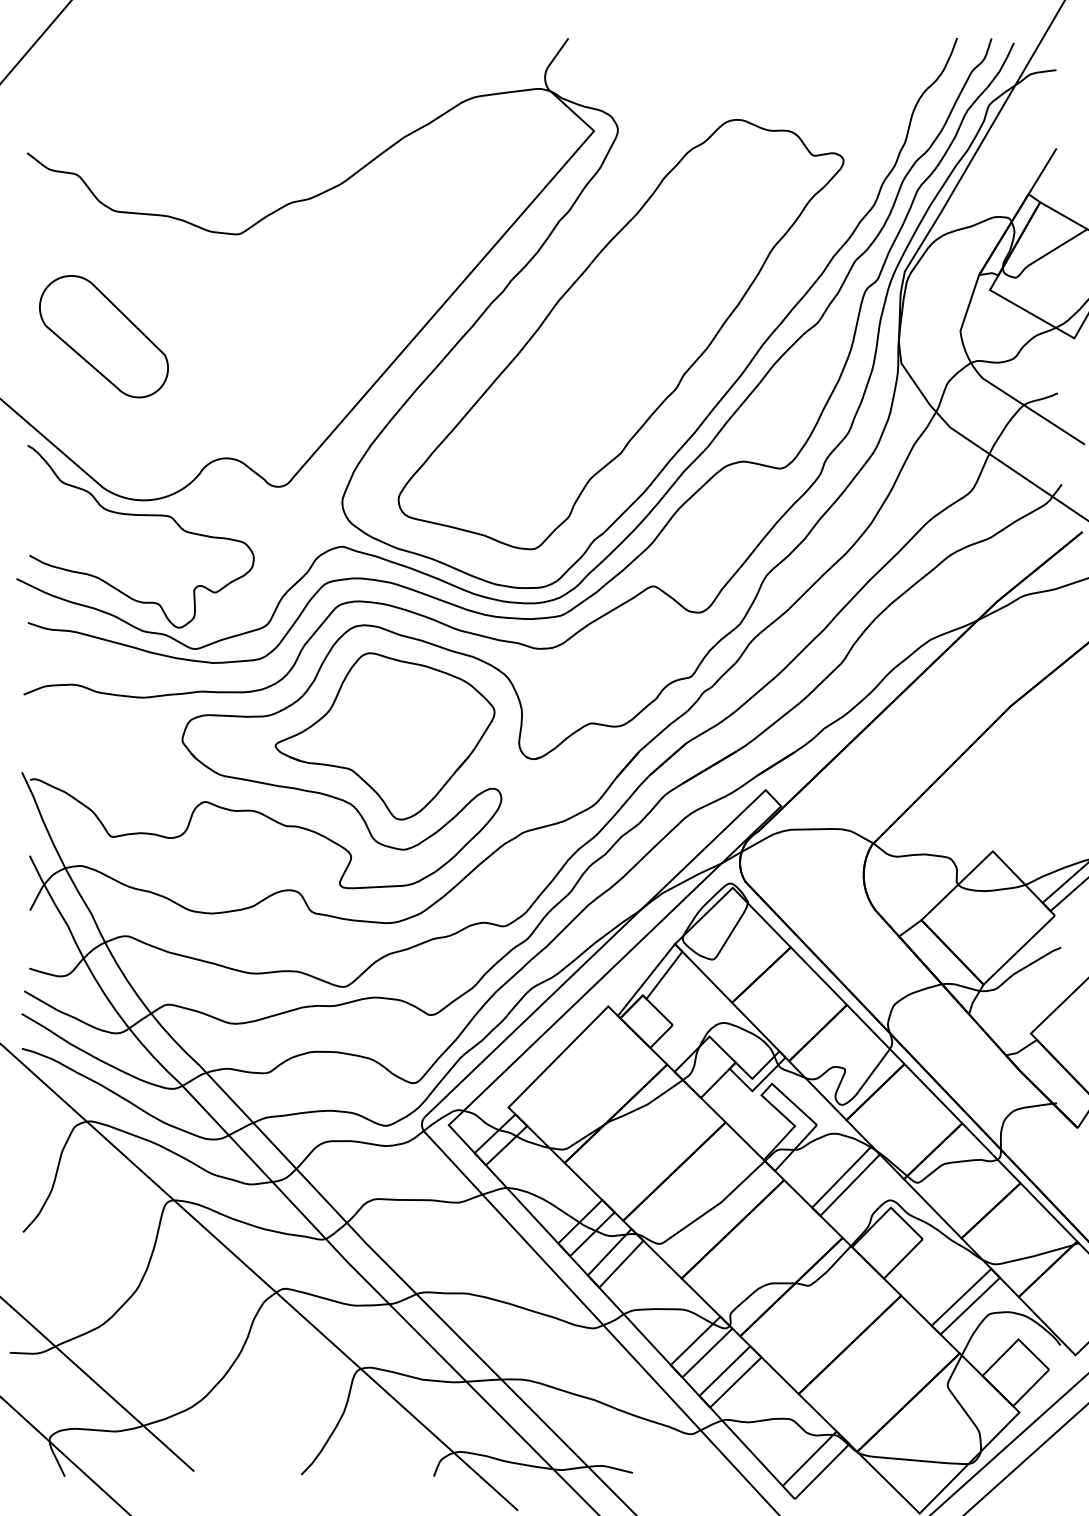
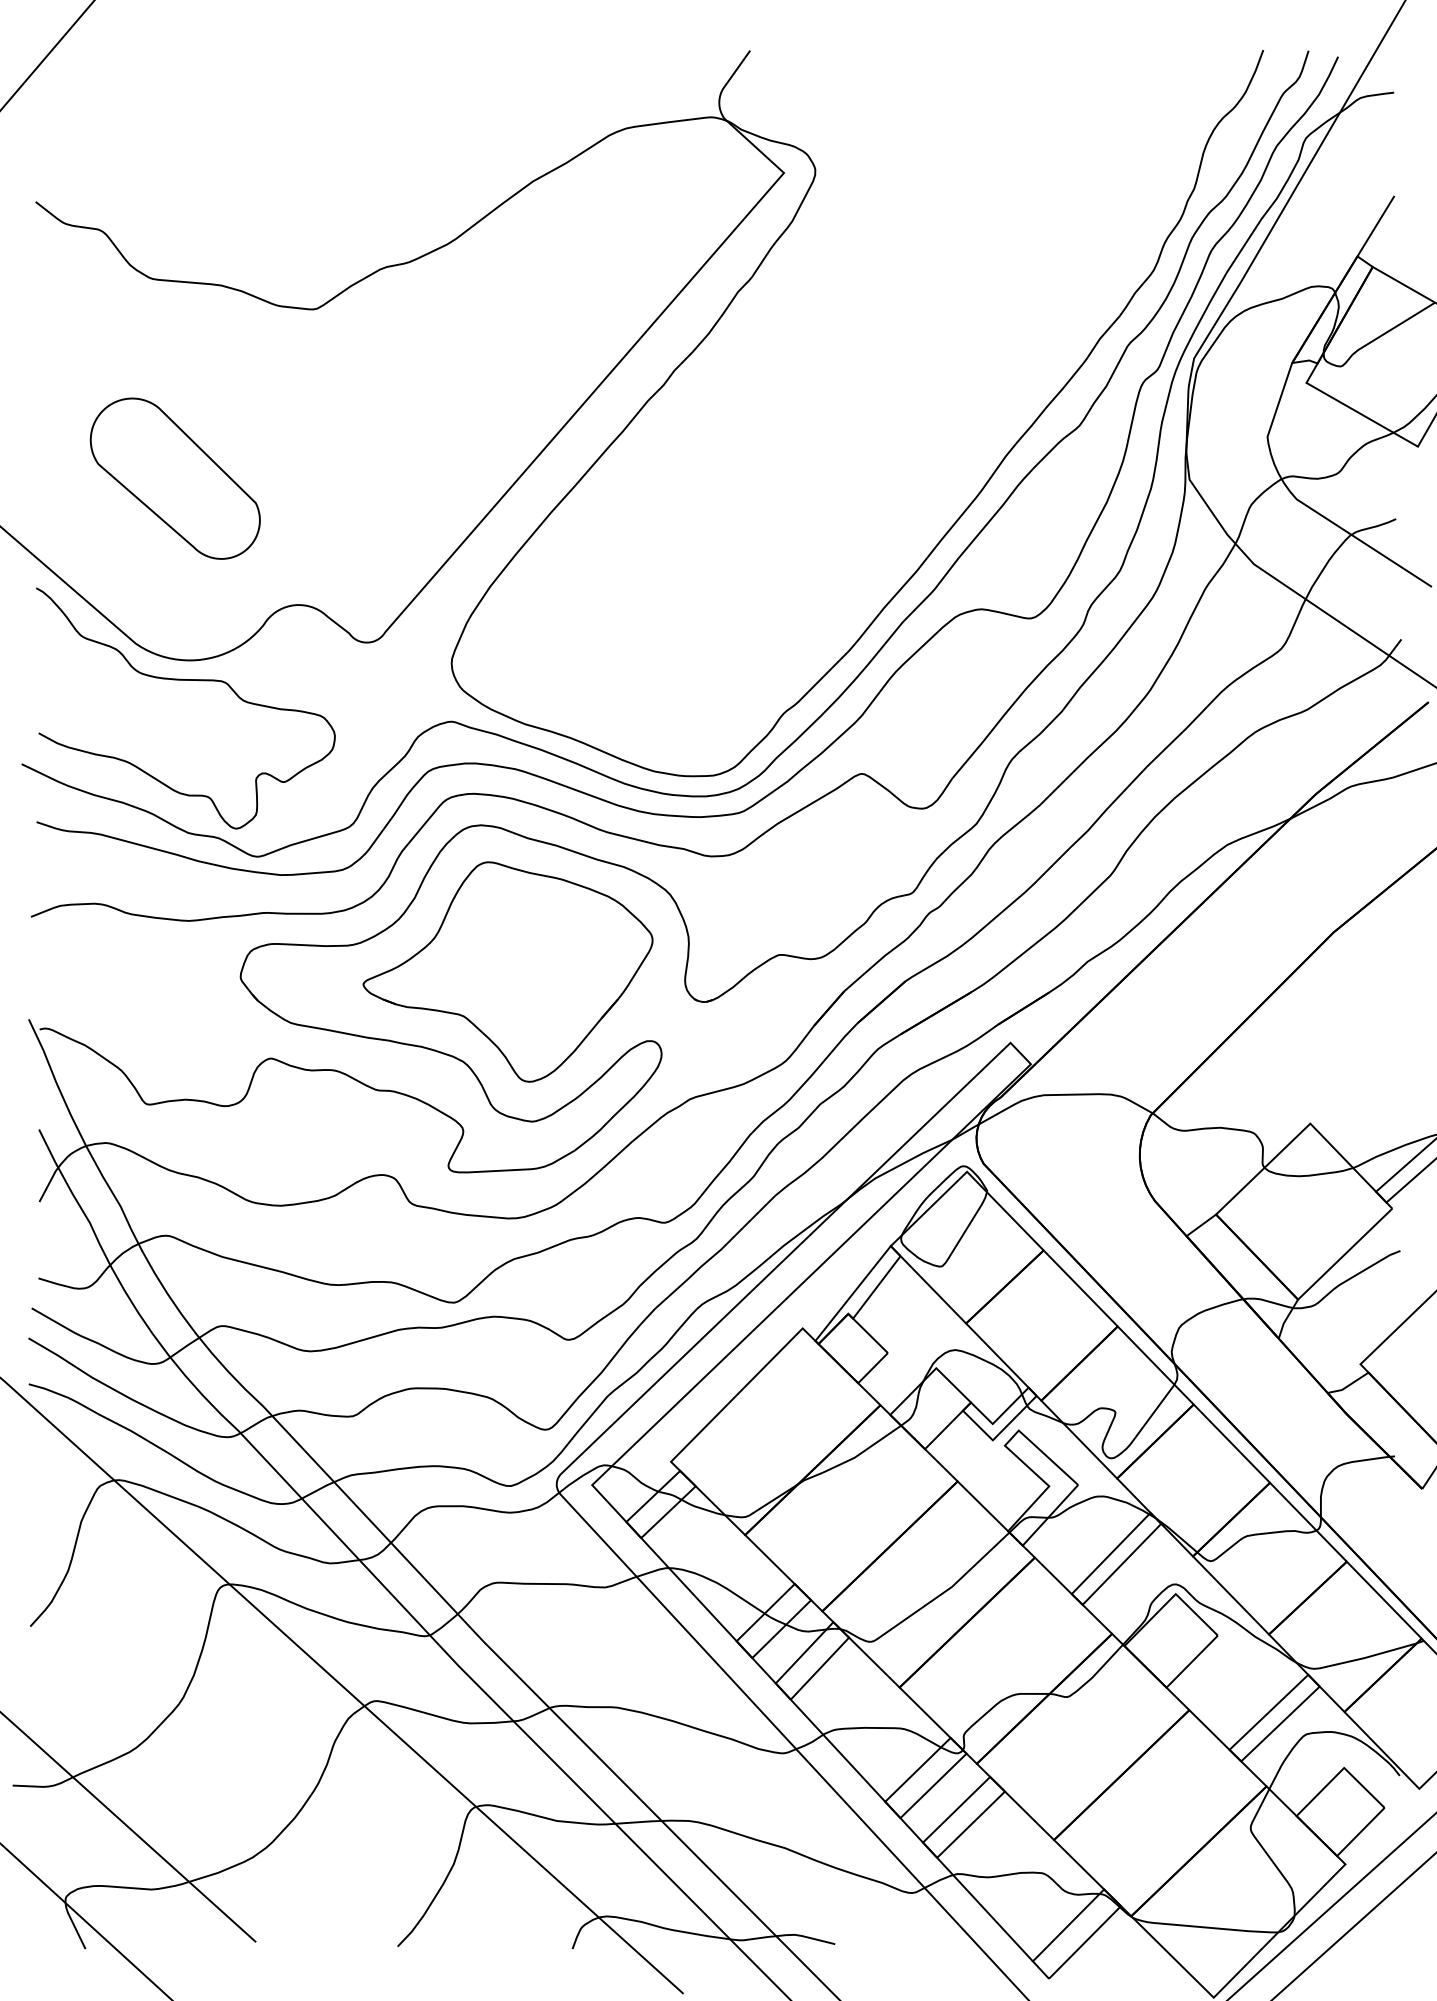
part: (620, 334) -> (818, 441), removed
part: (103, 336) -> (174, 478), moved

